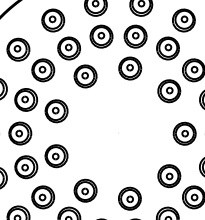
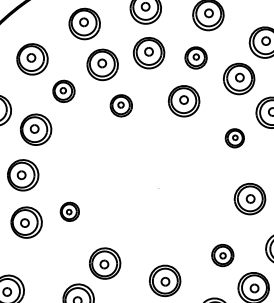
part: (135, 36) -> (195, 57), size x0.7
part: (43, 70) -> (64, 91), size x0.7
part: (85, 76) -> (121, 105), size x0.7
part: (169, 91) -> (235, 138), size x0.6
part: (56, 111) -> (76, 150), removed
part: (56, 156) -> (69, 212), size x0.6
part: (169, 176) -> (222, 255), size x0.7
part: (43, 197) -> (46, 266), removed

